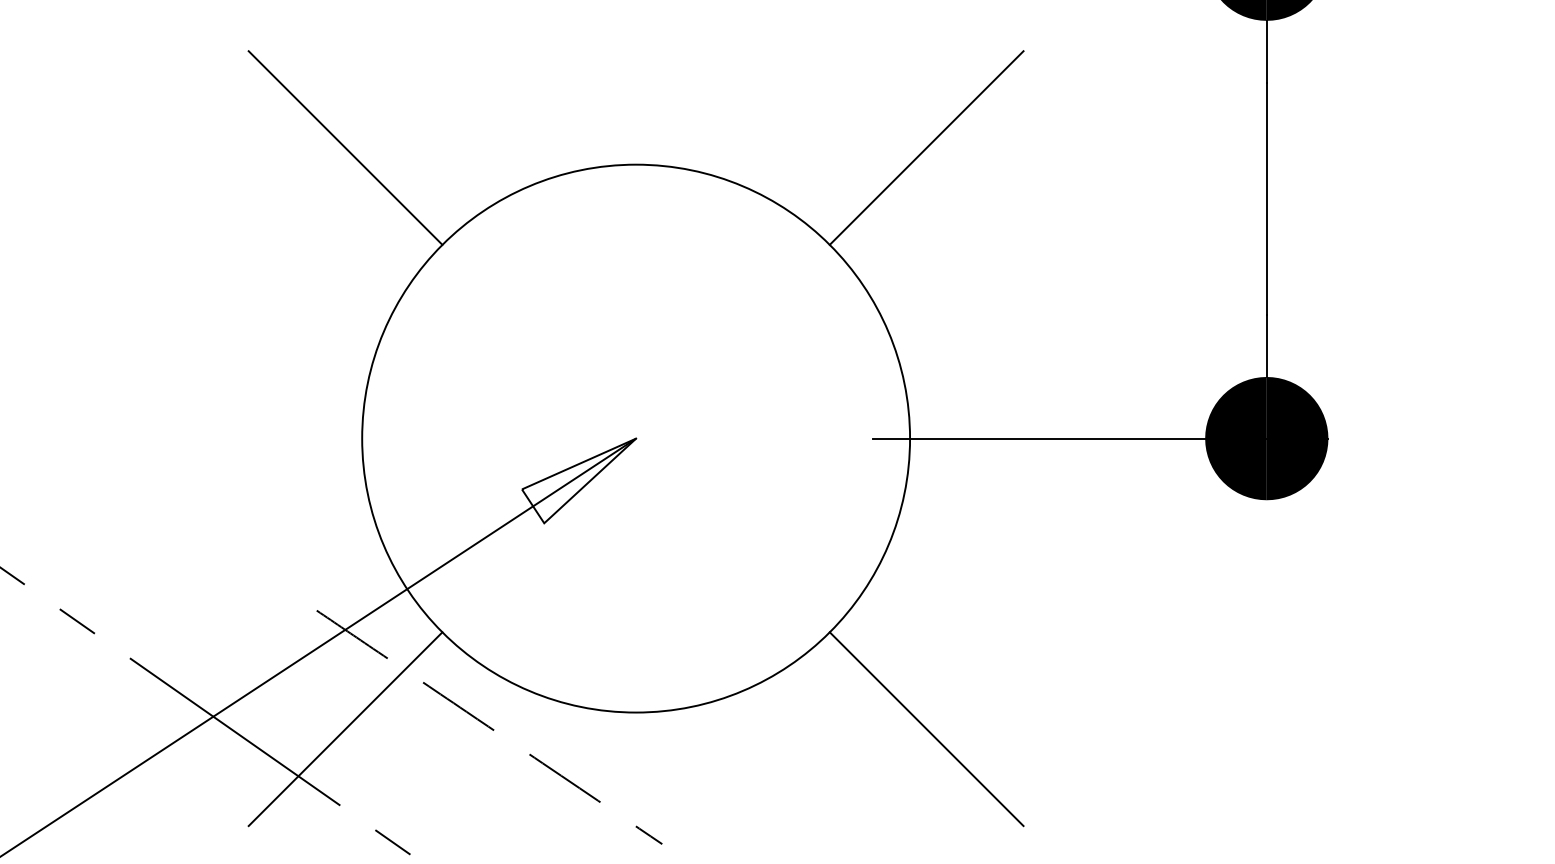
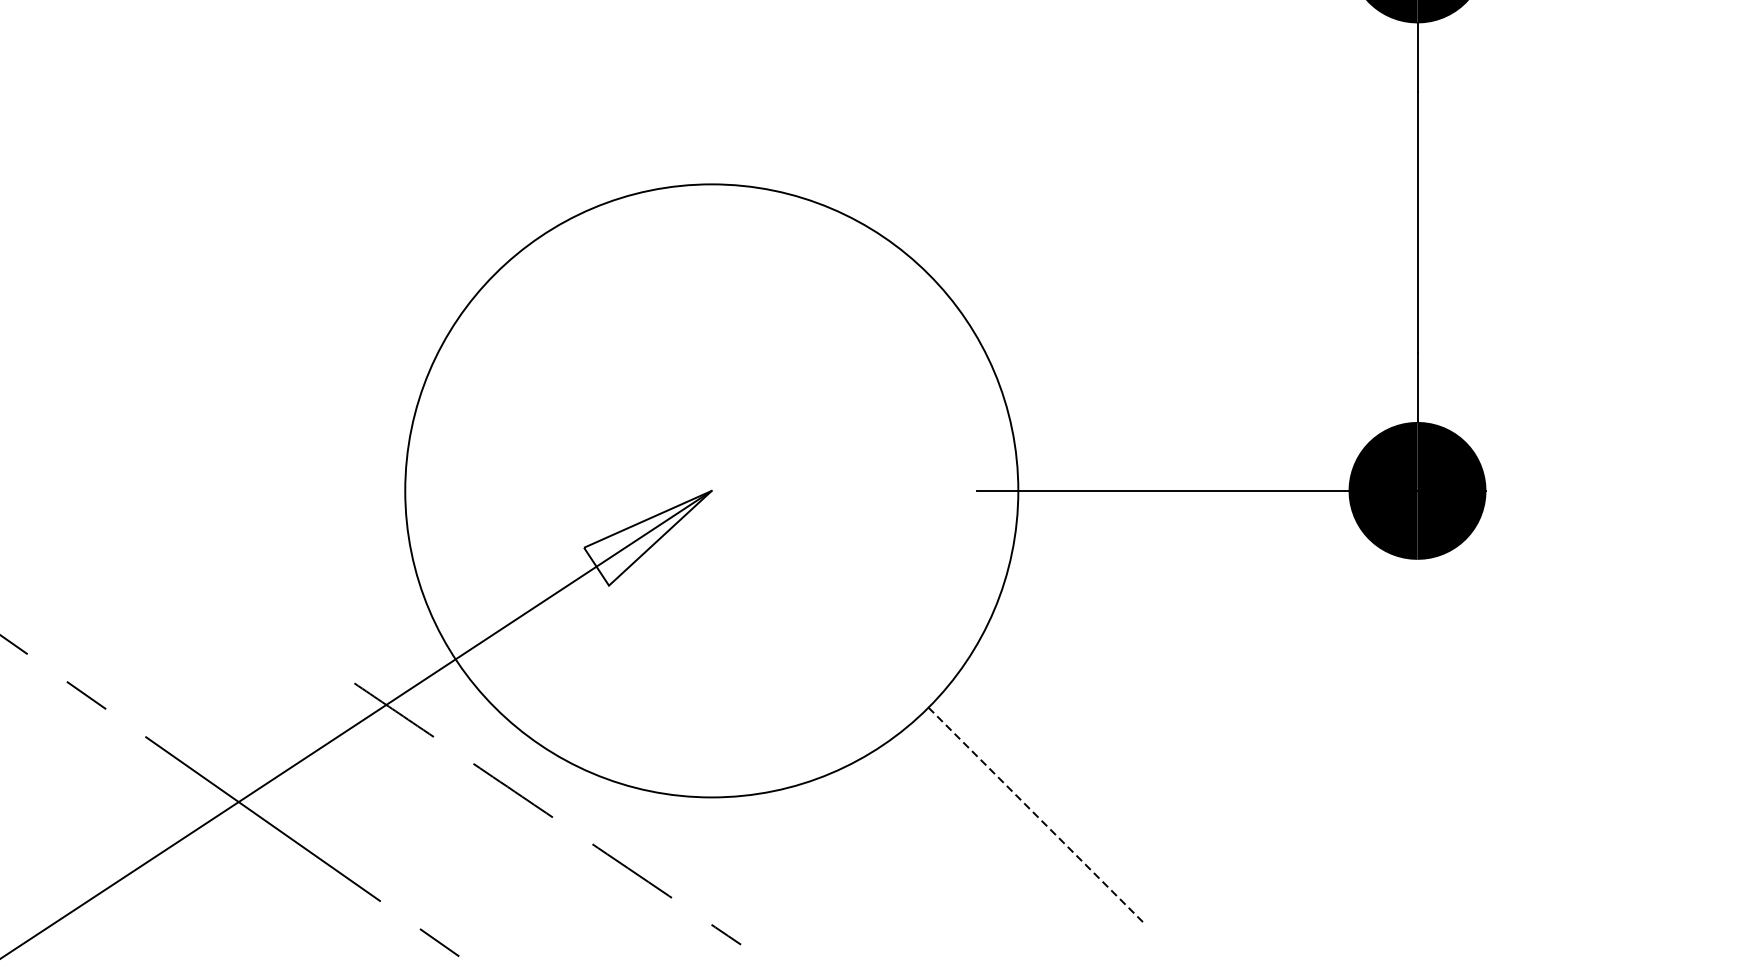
line: (345, 147) -> (386, 165), removed
line: (926, 147) -> (1036, 165), removed
line: (345, 729) -> (386, 816), removed
line: (926, 729) -> (1036, 816), solid -> dashed

